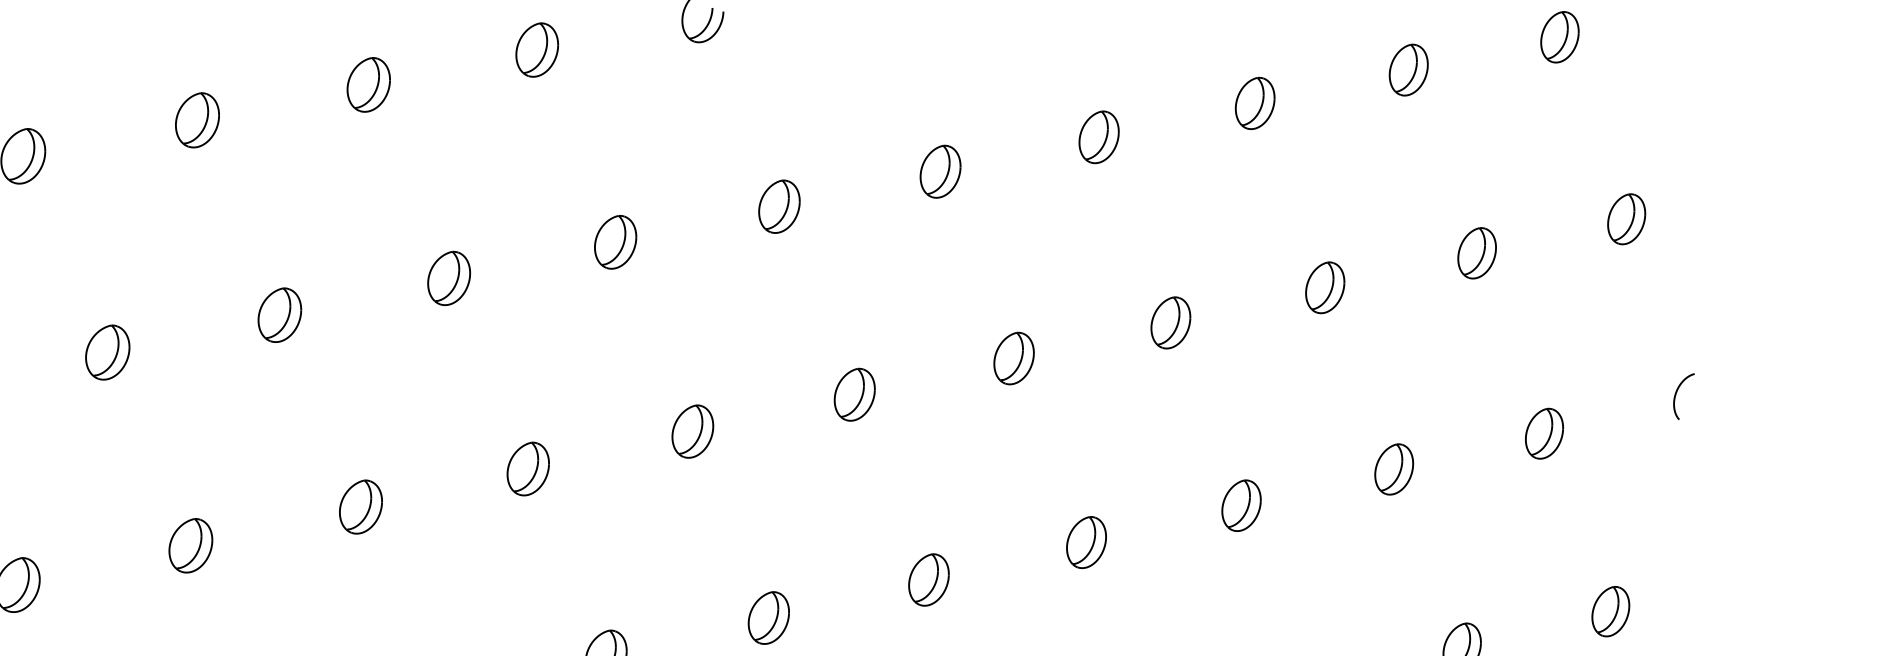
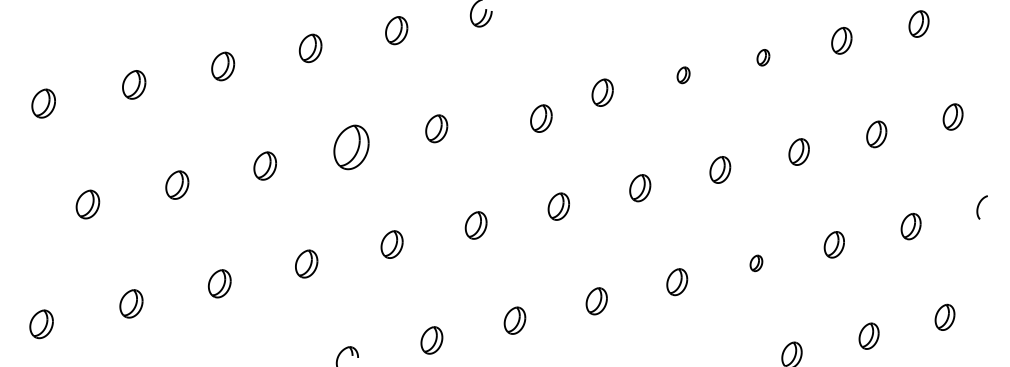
part: (1255, 102) -> (763, 57), size x0.6
part: (1098, 137) -> (683, 75), size x0.6
part: (779, 206) -> (541, 118), moved
part: (448, 276) -> (351, 146), size x1.6
part: (1241, 506) -> (756, 263), size x0.6

